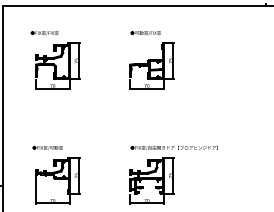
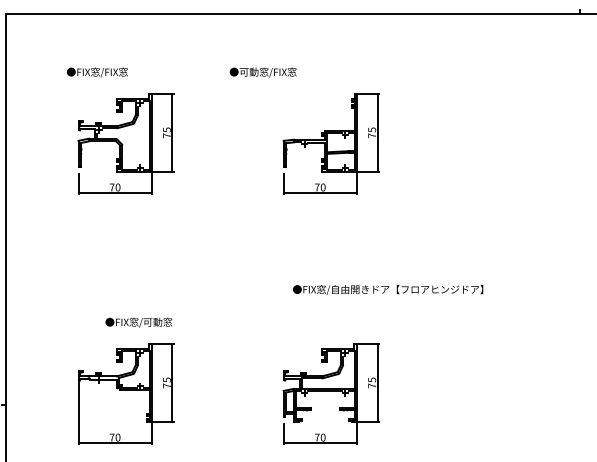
text: (145, 33) -> (262, 73), moved
text: (47, 147) -> (138, 321), moved
text: (173, 147) -> (386, 288), moved

